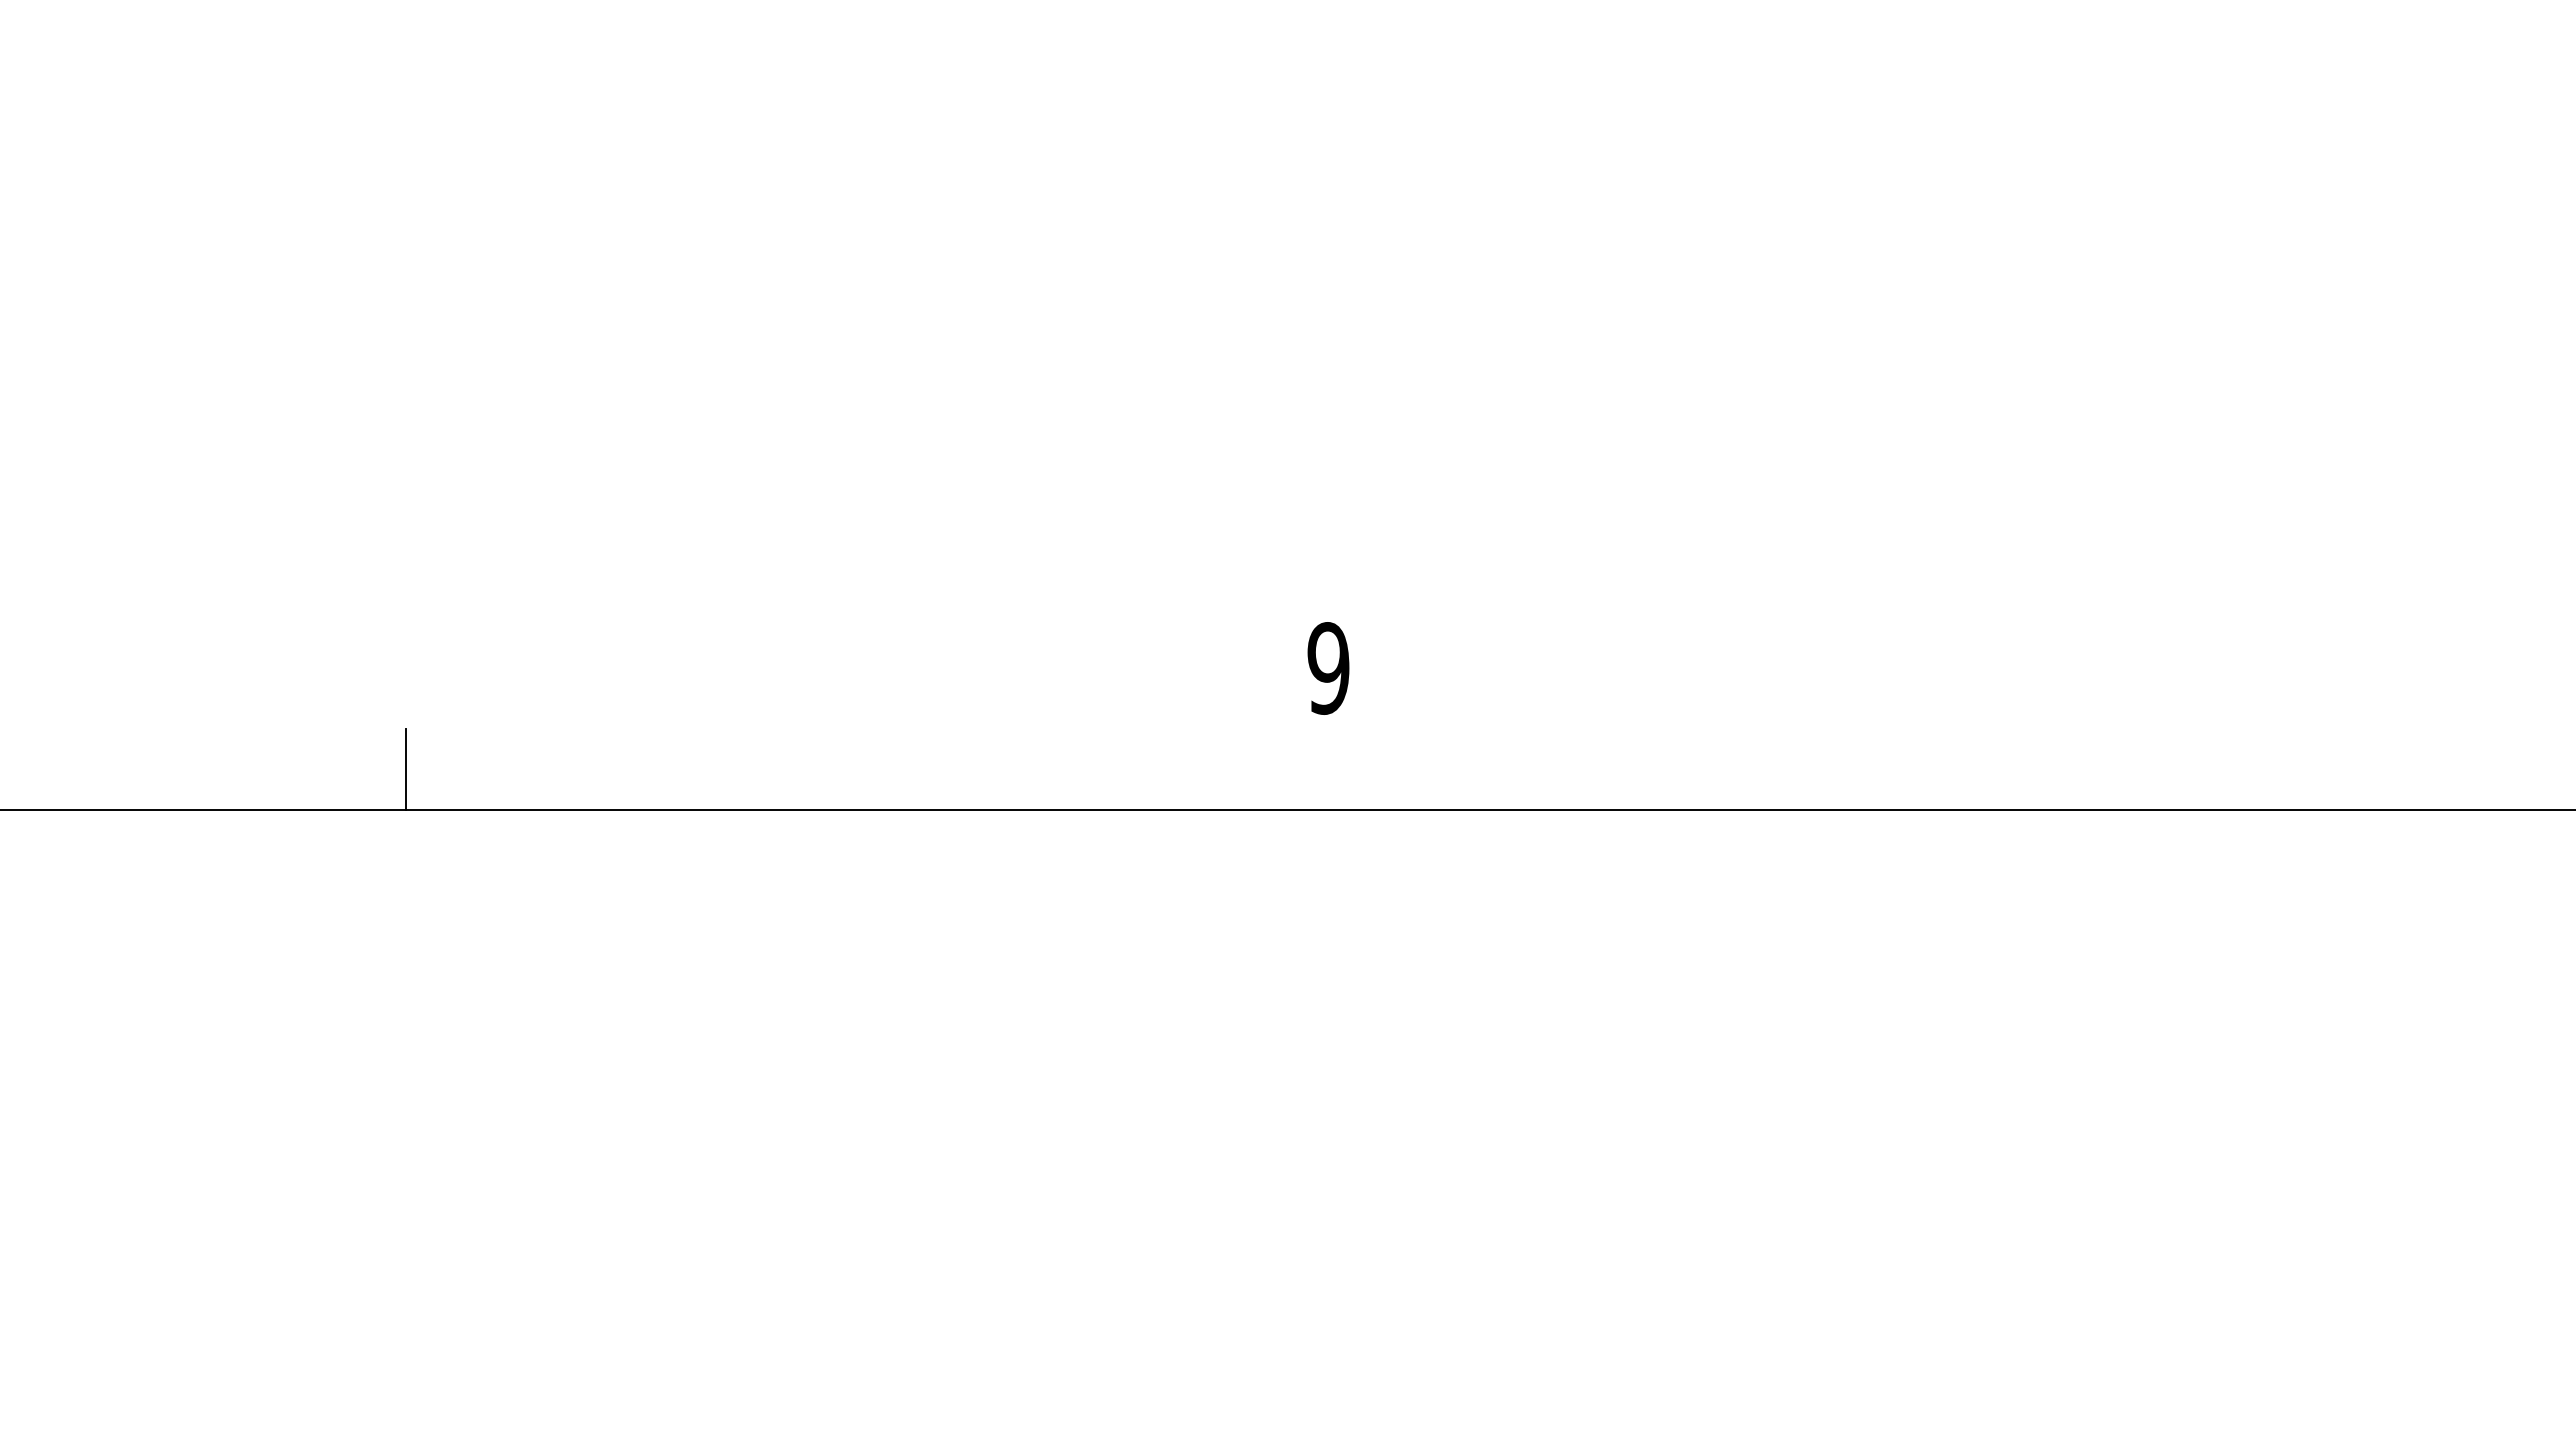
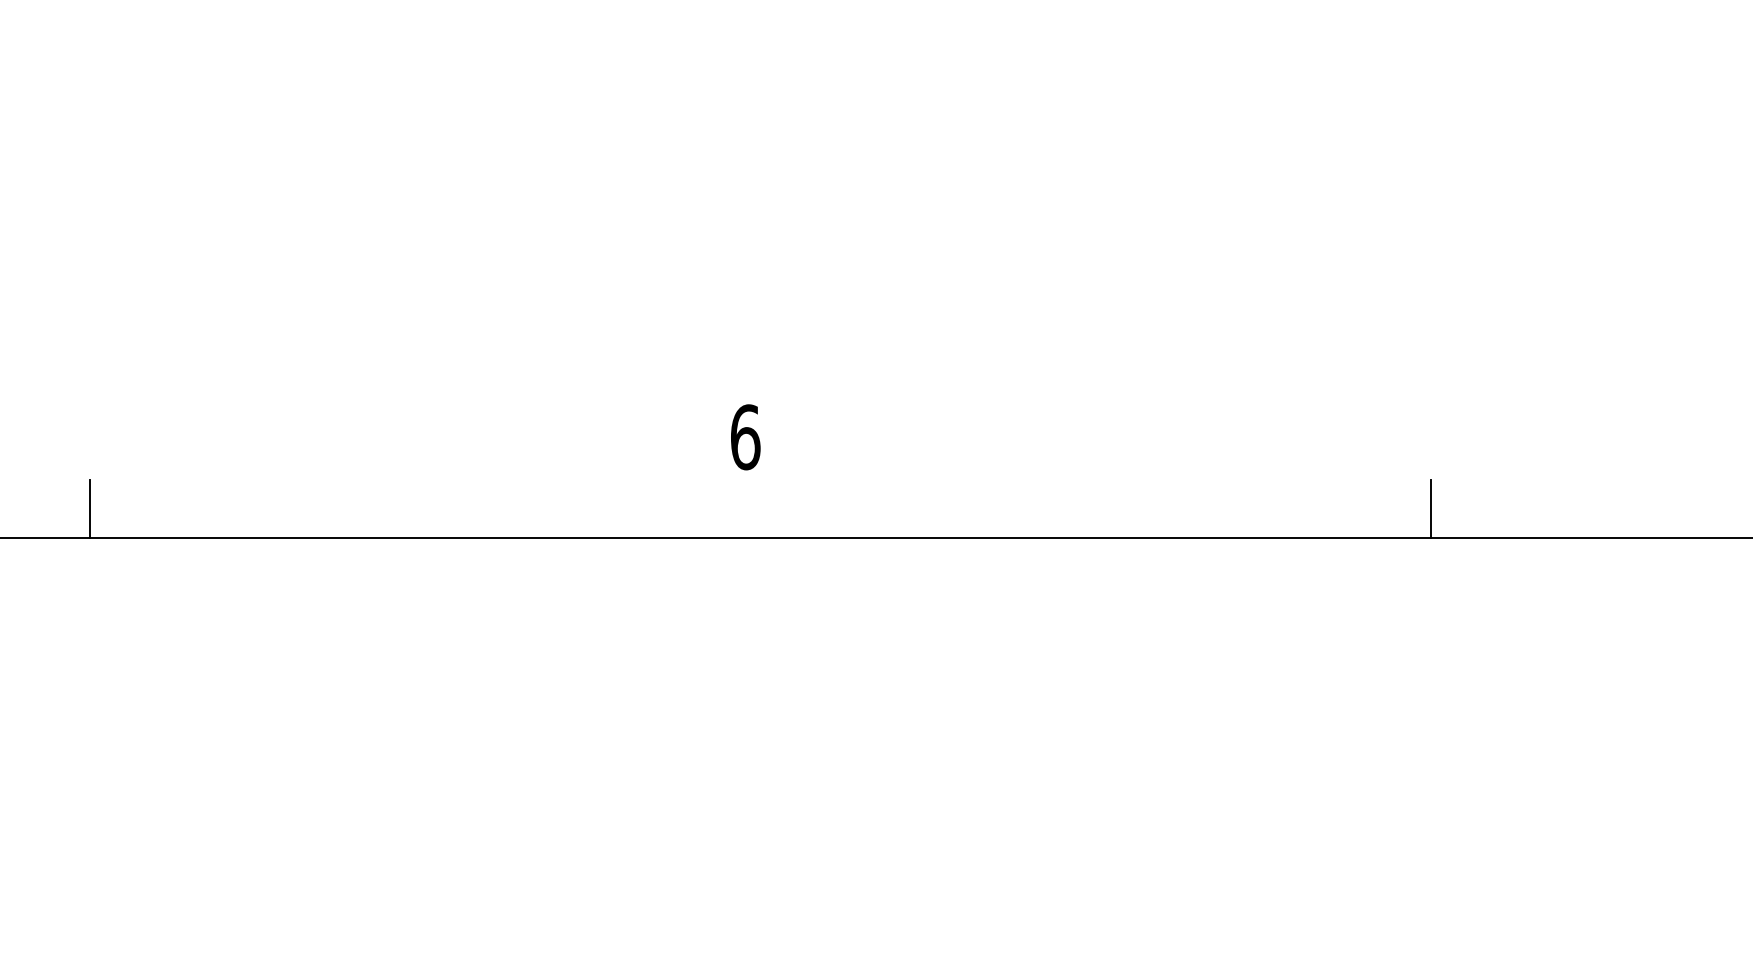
text: (1328, 668) -> (745, 437), 9 -> 6
line: (2293, 769) -> (1431, 509), added

